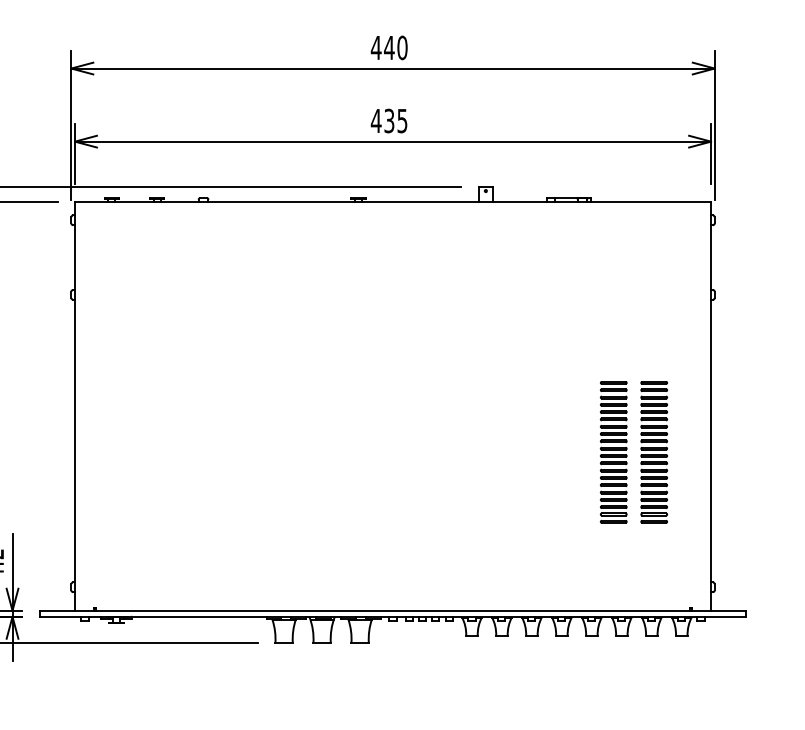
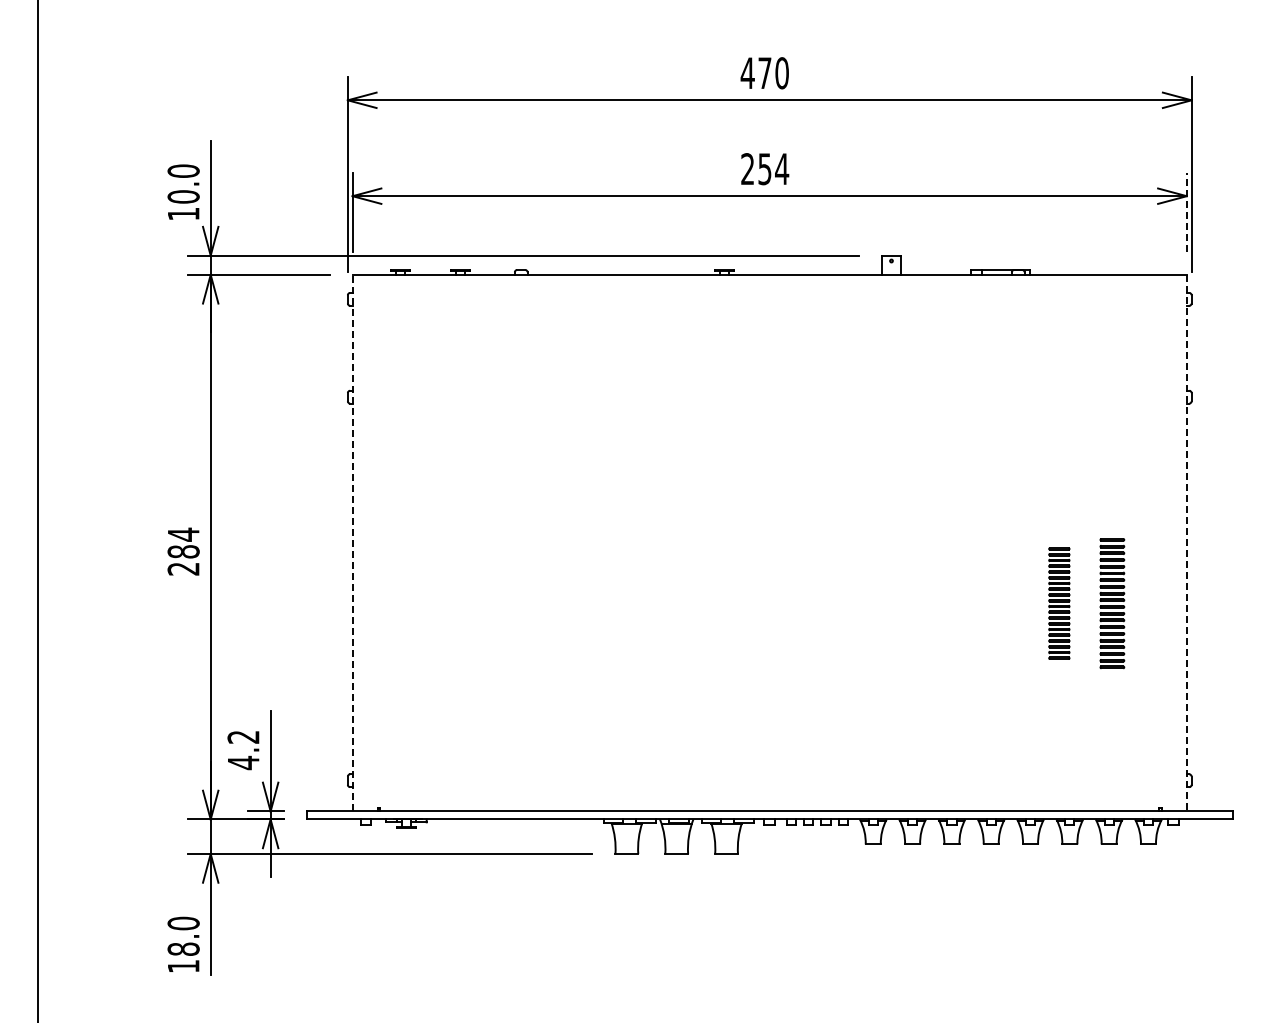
text: (389, 47) -> (764, 72), 440 -> 470
text: (389, 121) -> (764, 169), 435 -> 254
line: (710, 154) -> (1186, 212), solid -> dashed
line: (74, 405) -> (352, 542), solid -> dashed
line: (710, 406) -> (1186, 543), solid -> dashed
part: (613, 452) -> (1059, 603), size x0.6
part: (654, 452) -> (1112, 603), size x0.7

